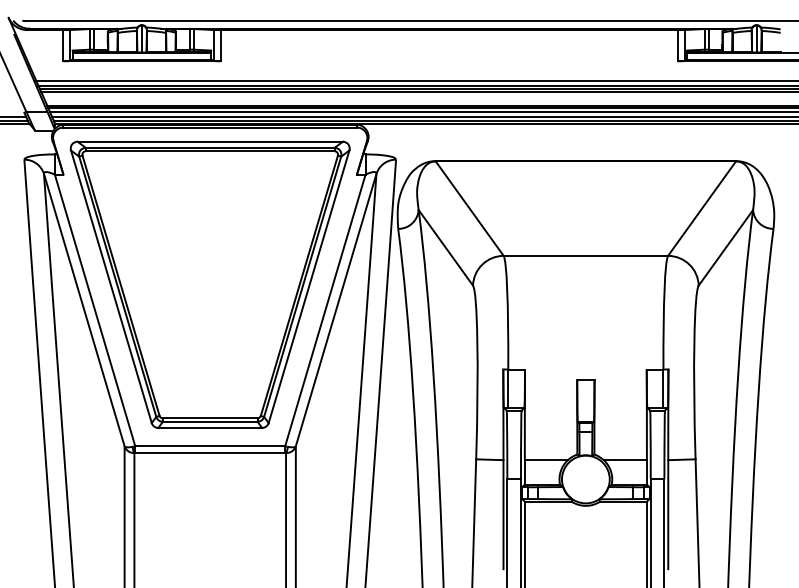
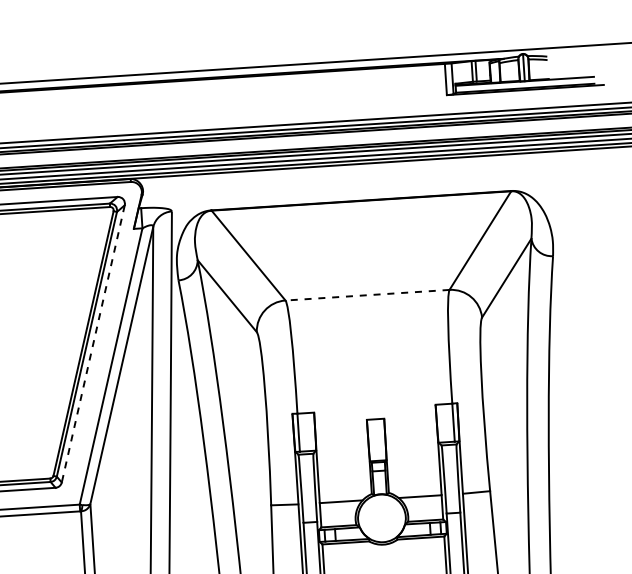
line: (585, 255) -> (367, 294), solid -> dashed
line: (308, 287) -> (92, 344), solid -> dashed

